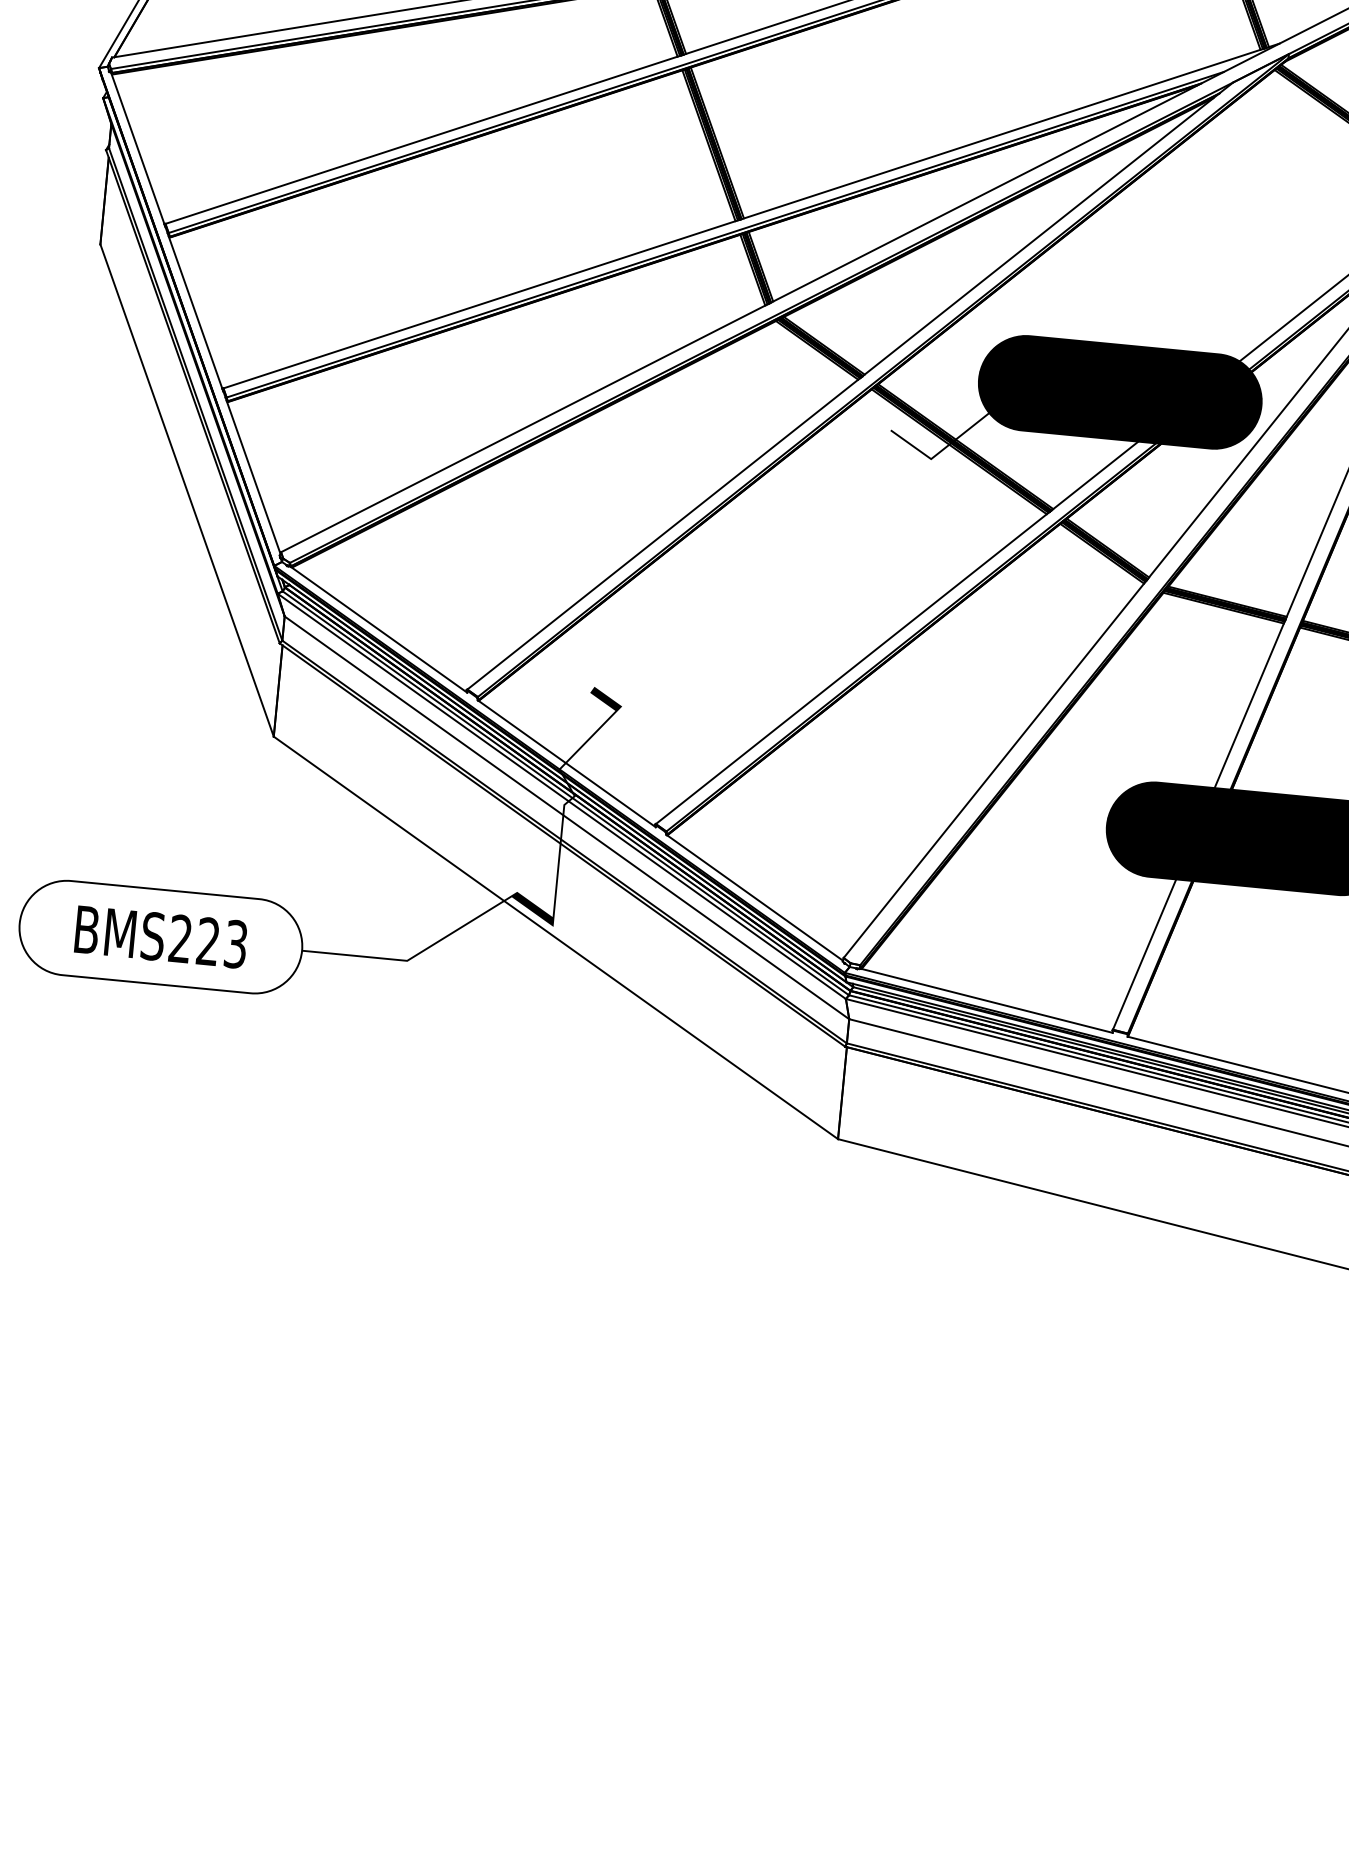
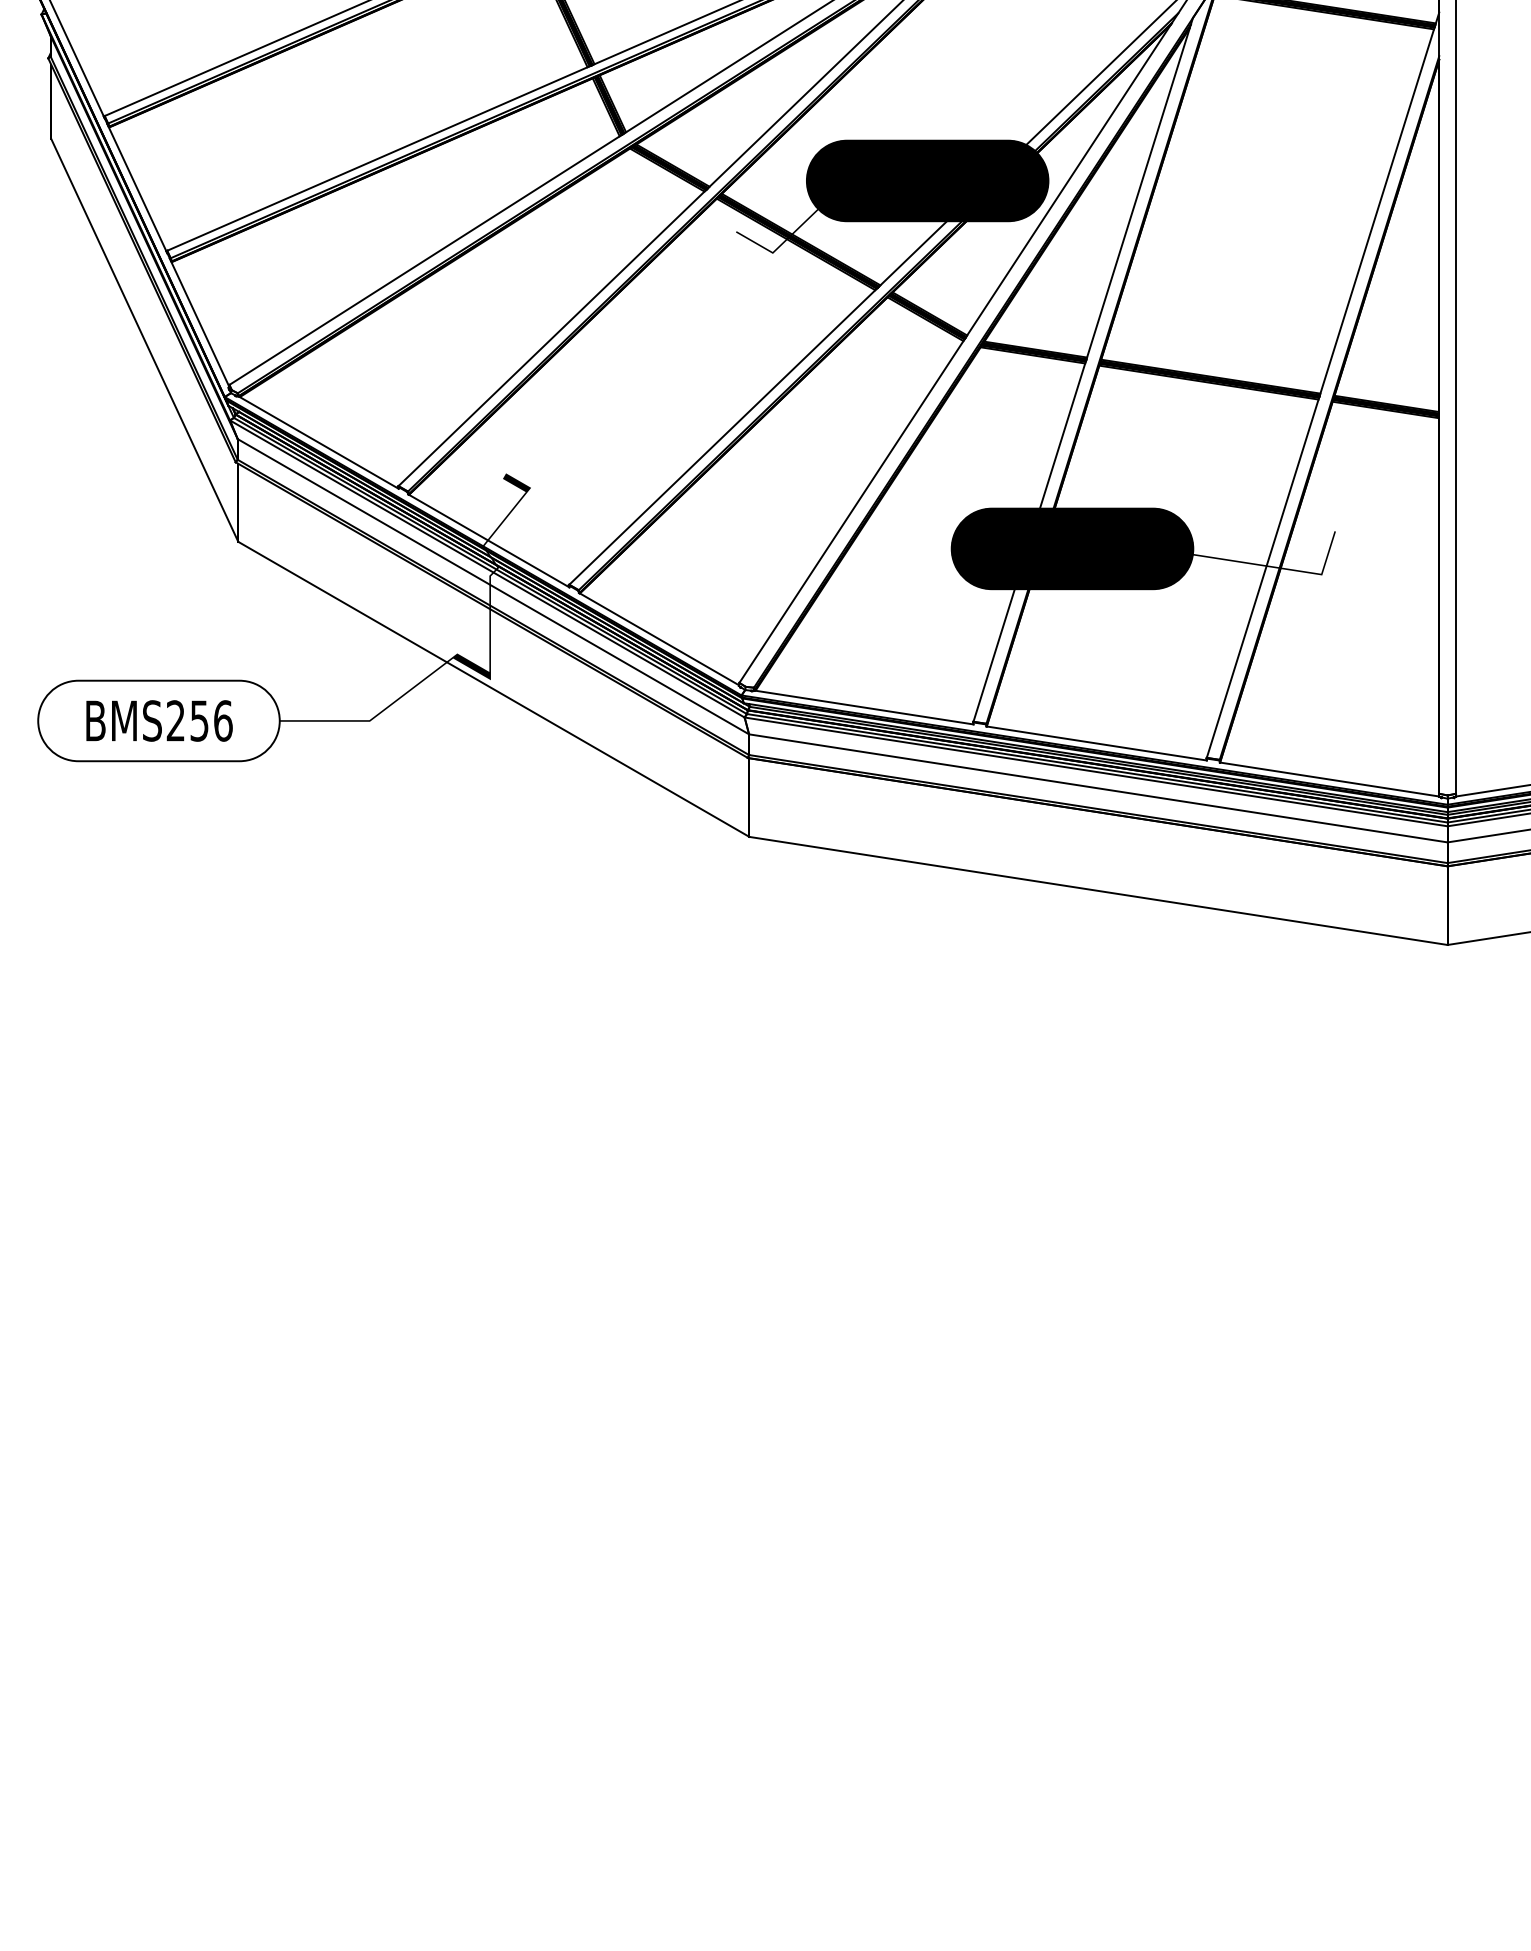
text: (222, 942) -> (211, 720), BMS223 -> BMS256

